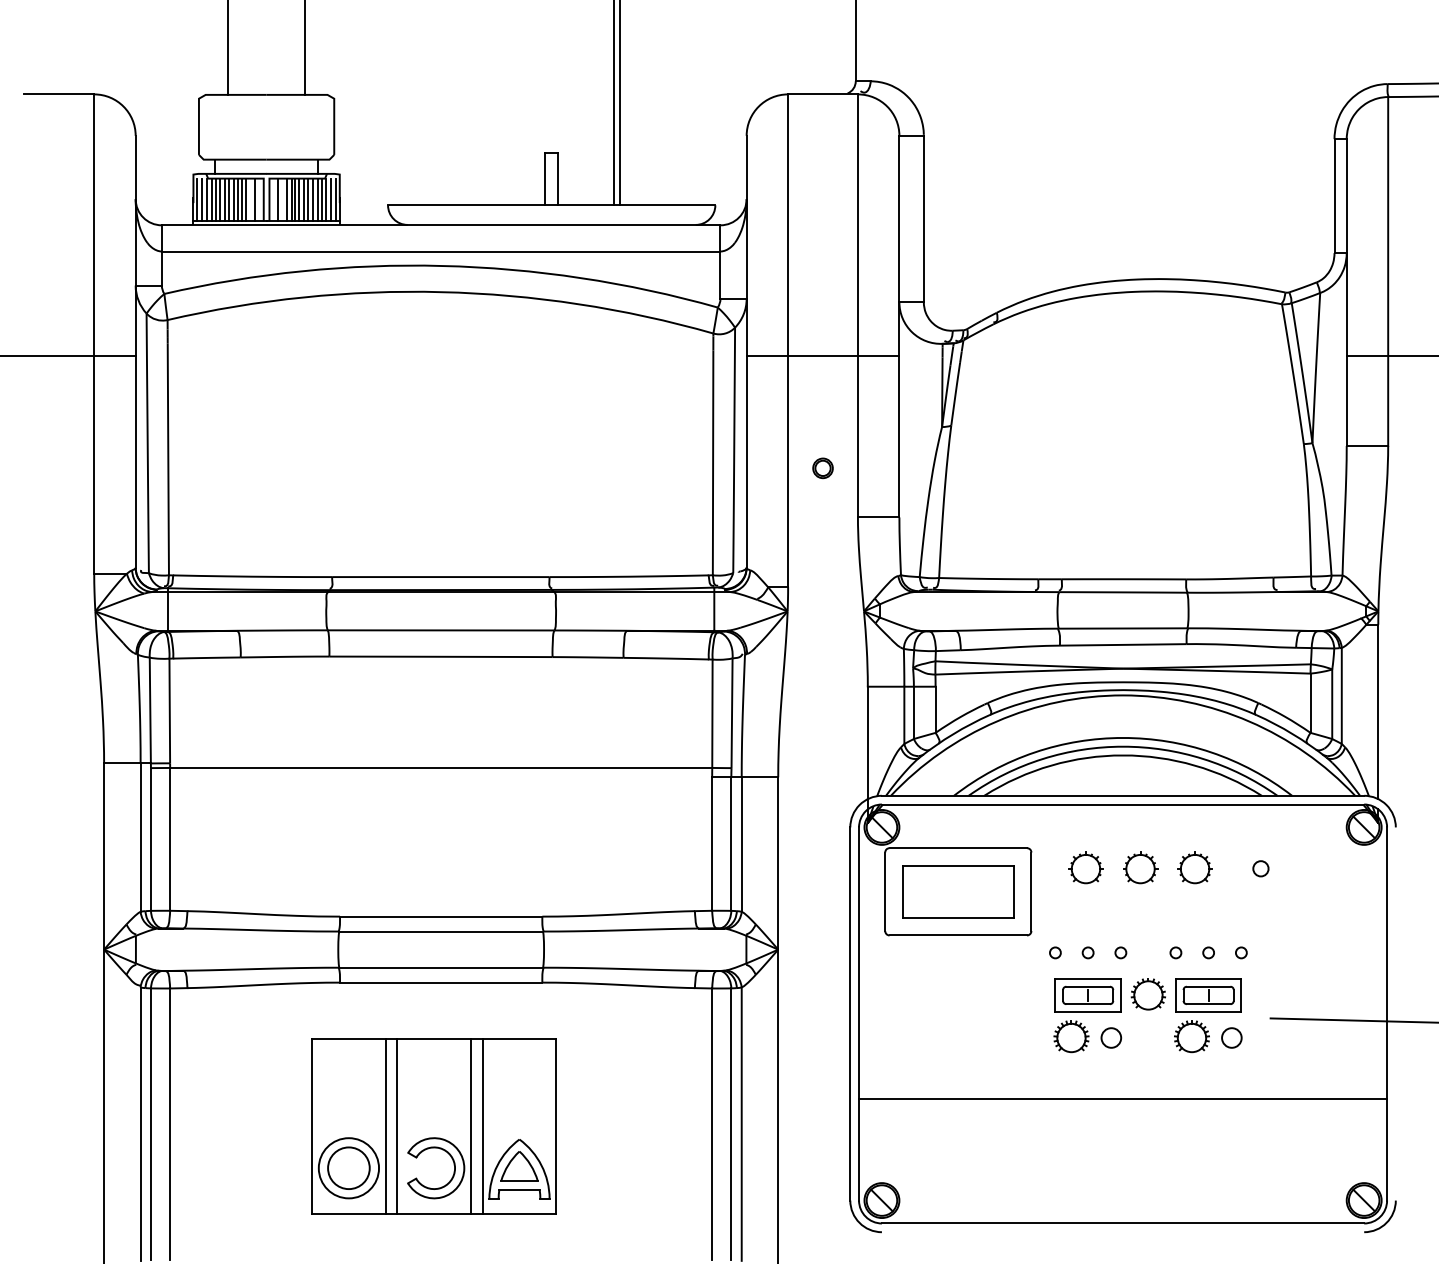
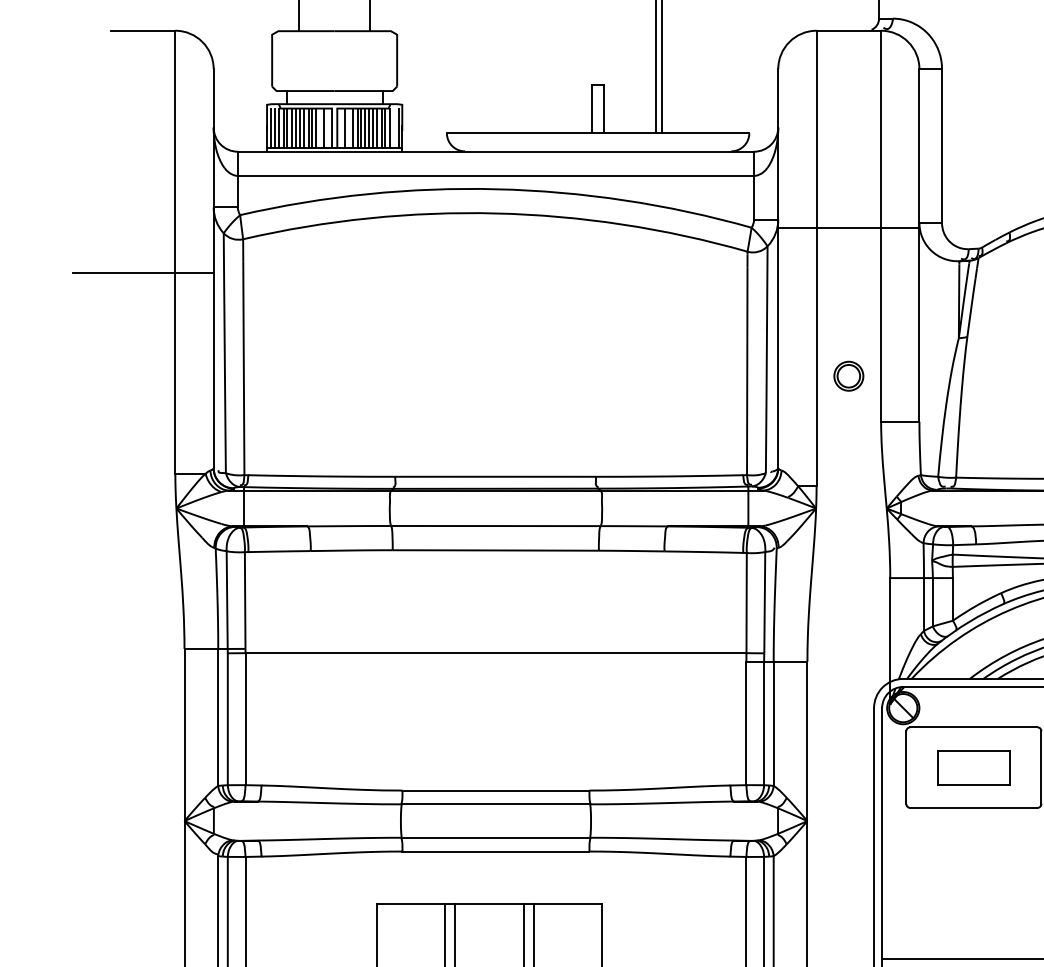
line: (331, 199) -> (394, 127), removed
line: (822, 356) -> (848, 228), moved
part: (822, 468) -> (848, 376), size x1.6
part: (958, 891) -> (974, 767), size x0.7

